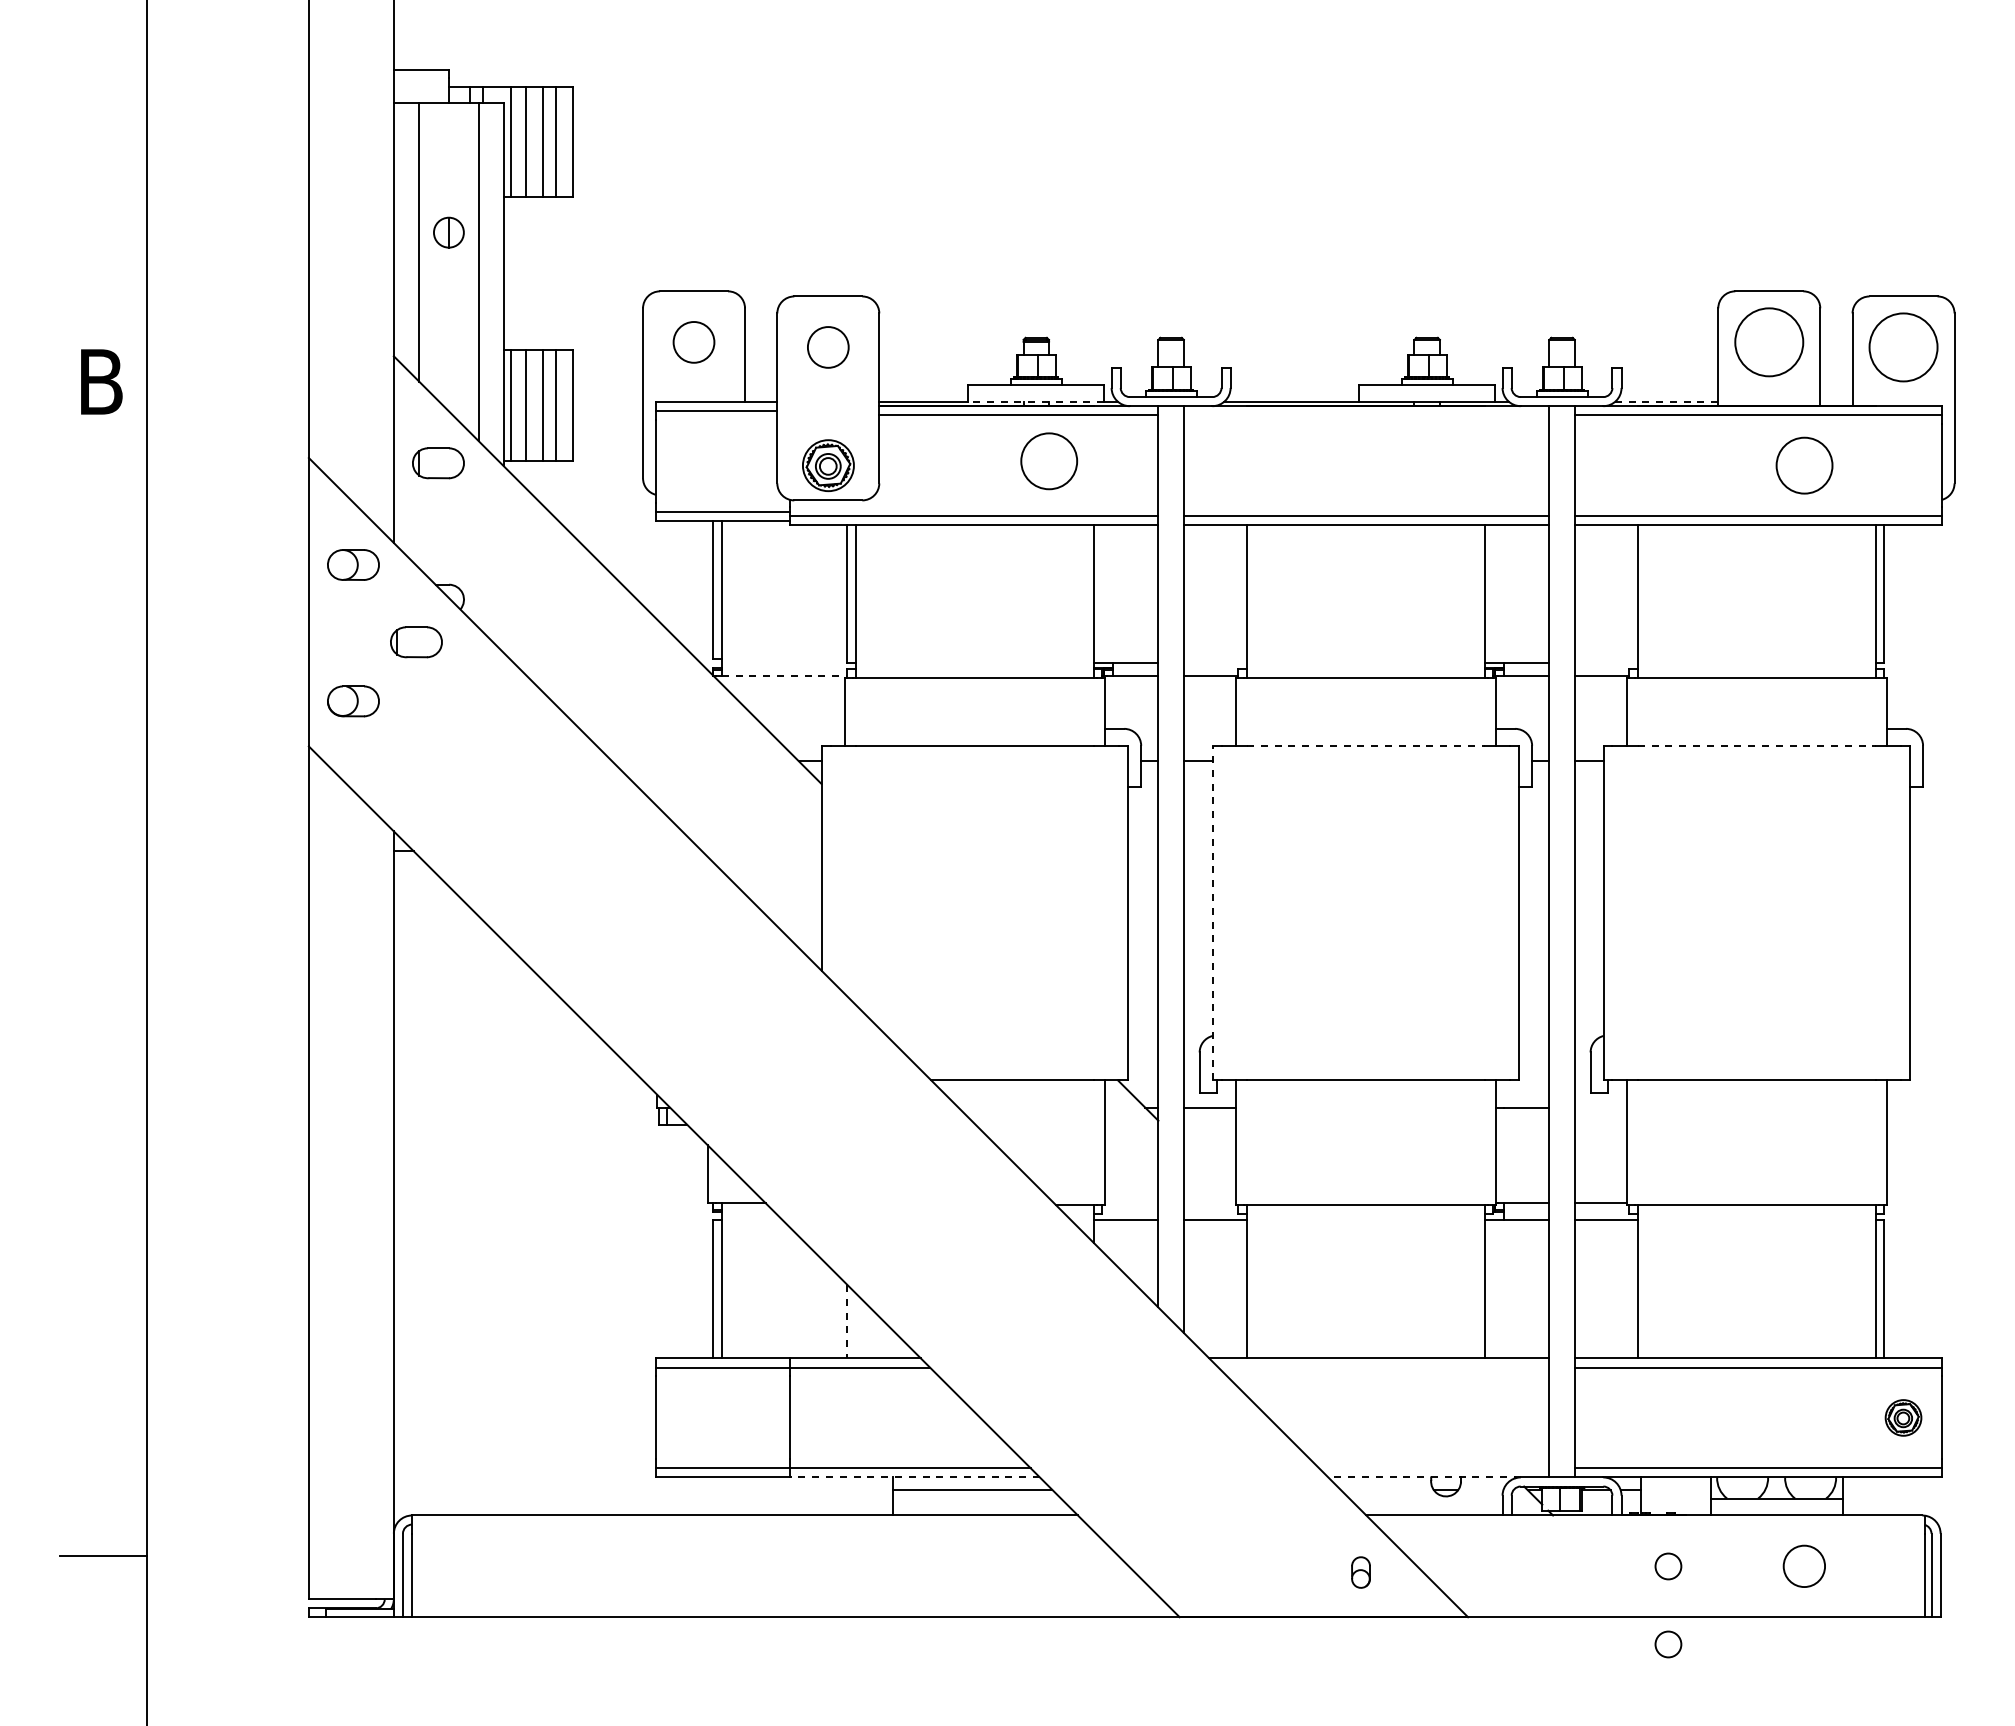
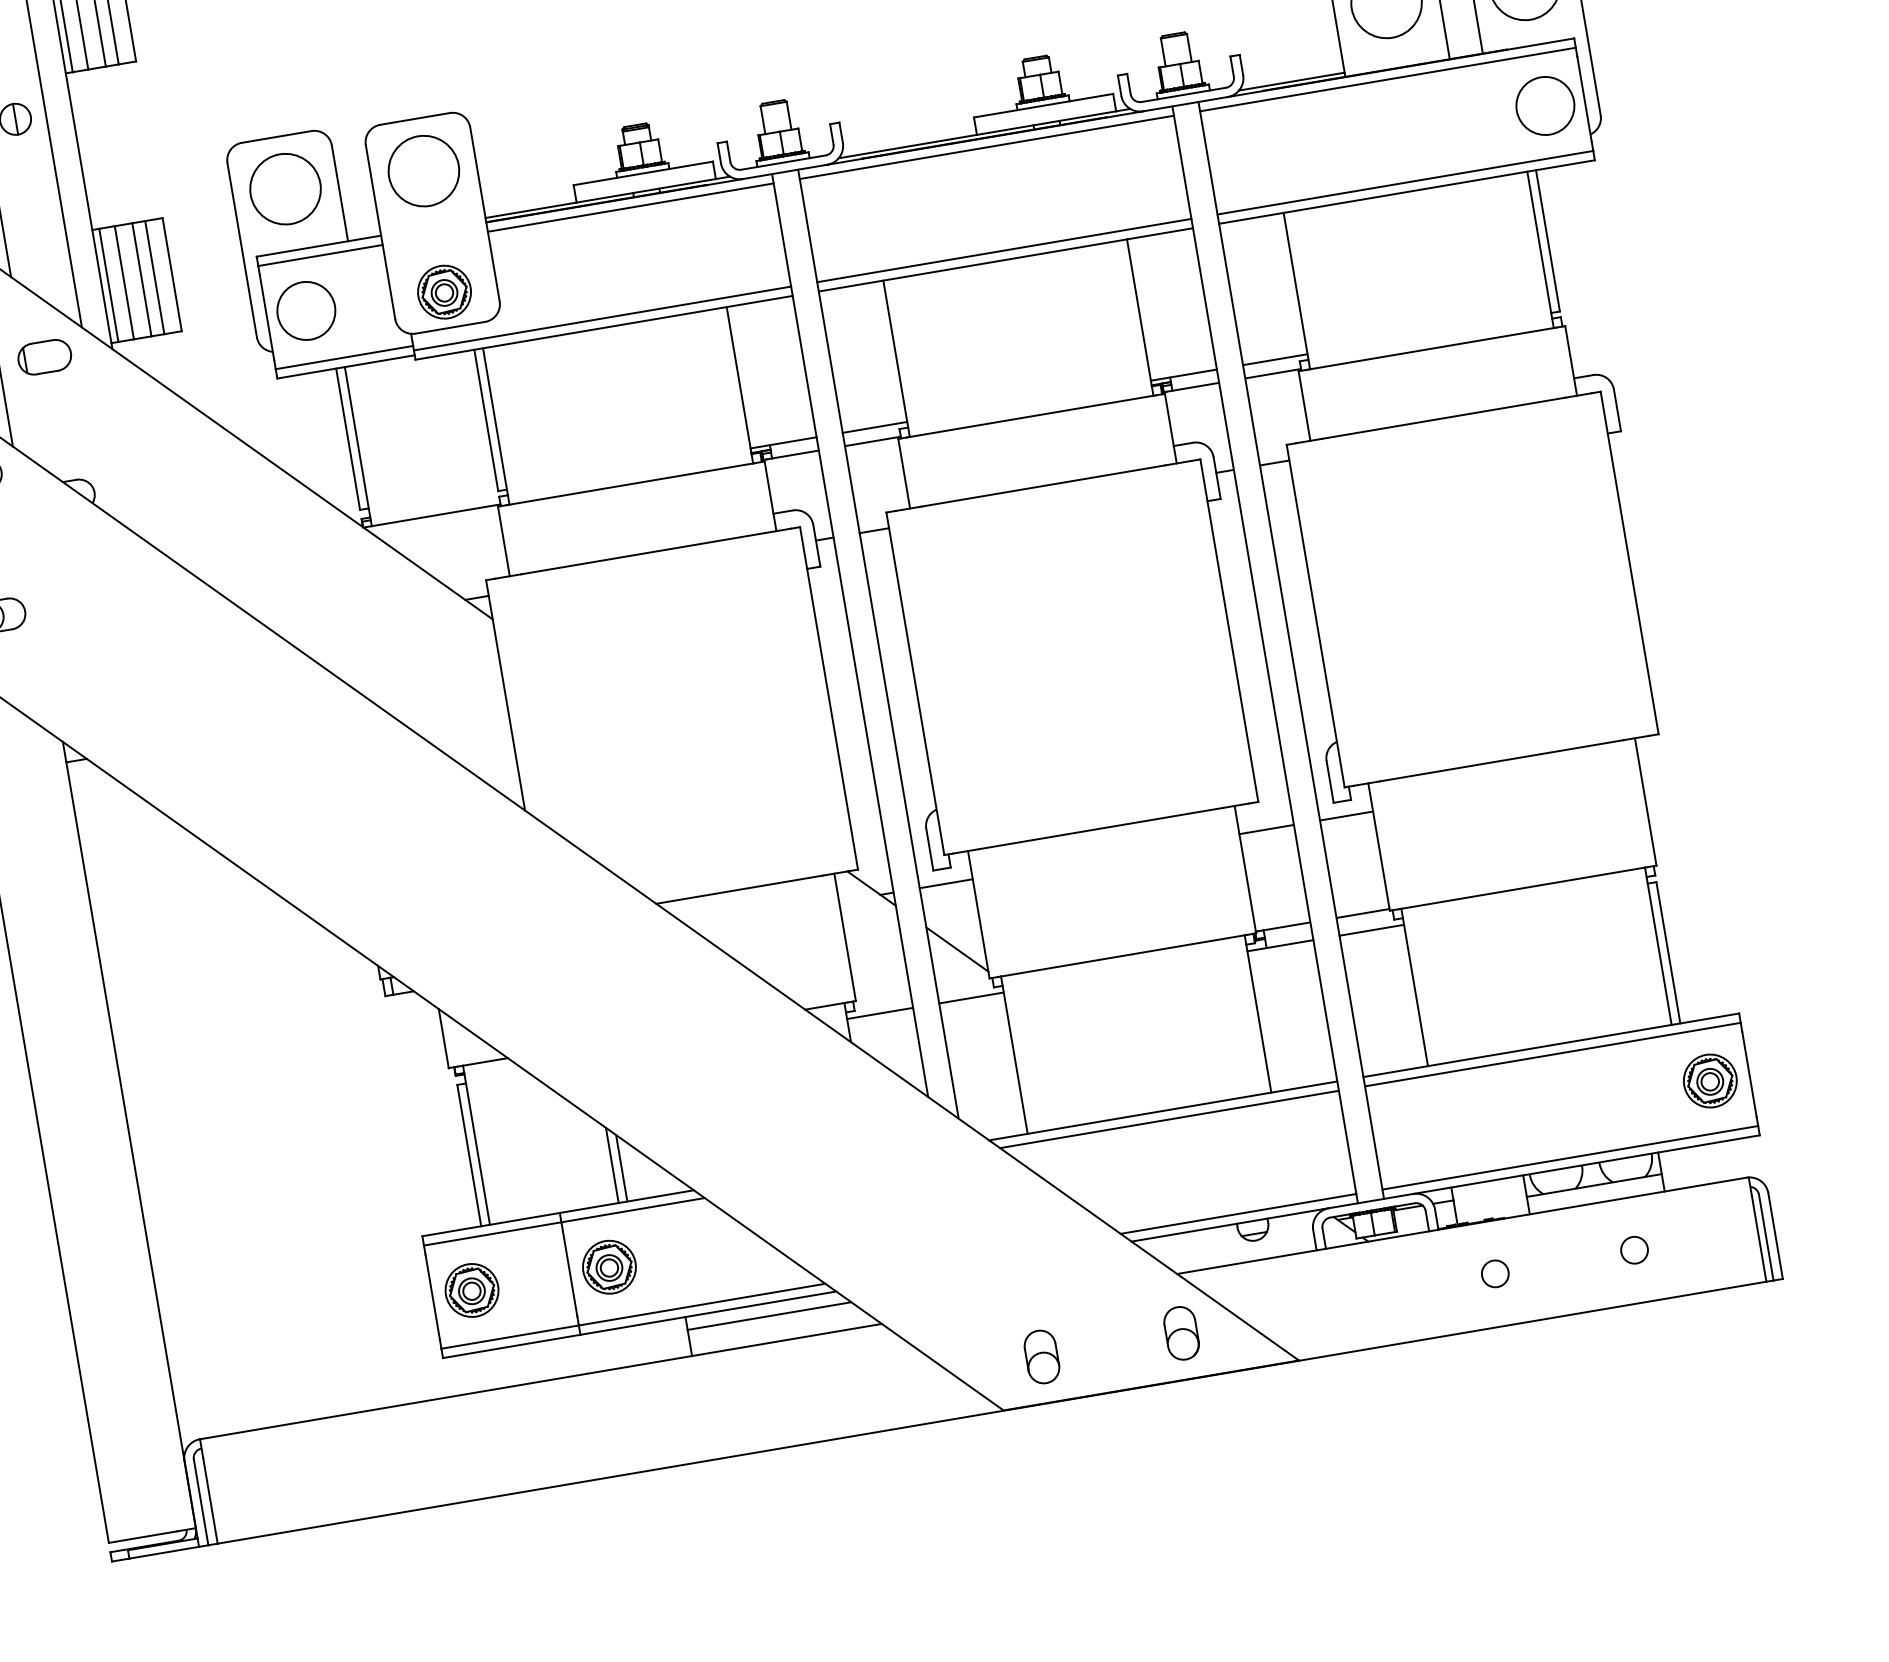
circle: (693, 342) -> (285, 189), size x1.67
circle: (828, 347) -> (424, 171), size x1.67
line: (1036, 401) -> (646, 190), dashed -> solid
line: (1666, 401) -> (1291, 81), dashed -> solid
line: (1366, 415) -> (986, 147), added
circle: (1049, 461) -> (306, 311), moved
circle: (1804, 465) -> (1545, 105), moved
part: (416, 642) -> (53, 544), removed
line: (1214, 663) -> (874, 427), added
line: (1605, 663) -> (1274, 360), added
line: (784, 676) -> (436, 515), dashed -> solid
line: (1365, 745) -> (1042, 485), dashed -> solid
line: (1756, 745) -> (1443, 417), dashed -> solid
line: (1212, 912) -> (915, 683), dashed -> solid
line: (1600, 1107) -> (1346, 815), added
line: (1209, 1172) -> (957, 949), added
line: (847, 1321) -> (612, 1165), dashed -> solid
line: (855, 1325) -> (621, 1167), added
line: (1383, 1367) -> (1169, 1119), added
part: (693, 1417) -> (471, 1290), added
part: (828, 1417) -> (609, 1266), added
part: (1903, 1417) -> (1710, 1080), size x1.43
line: (1434, 1468) -> (1238, 1214), added
line: (914, 1477) -> (707, 1313), dashed -> solid
line: (1424, 1477) -> (1230, 1225), dashed -> solid
circle: (1804, 1566) -> (1634, 1250), size x0.62
part: (1224, 1572) -> (1041, 1356), added
part: (1360, 1572) -> (1181, 1333), size x1.67
circle: (1668, 1644) -> (1508, 1353), removed

